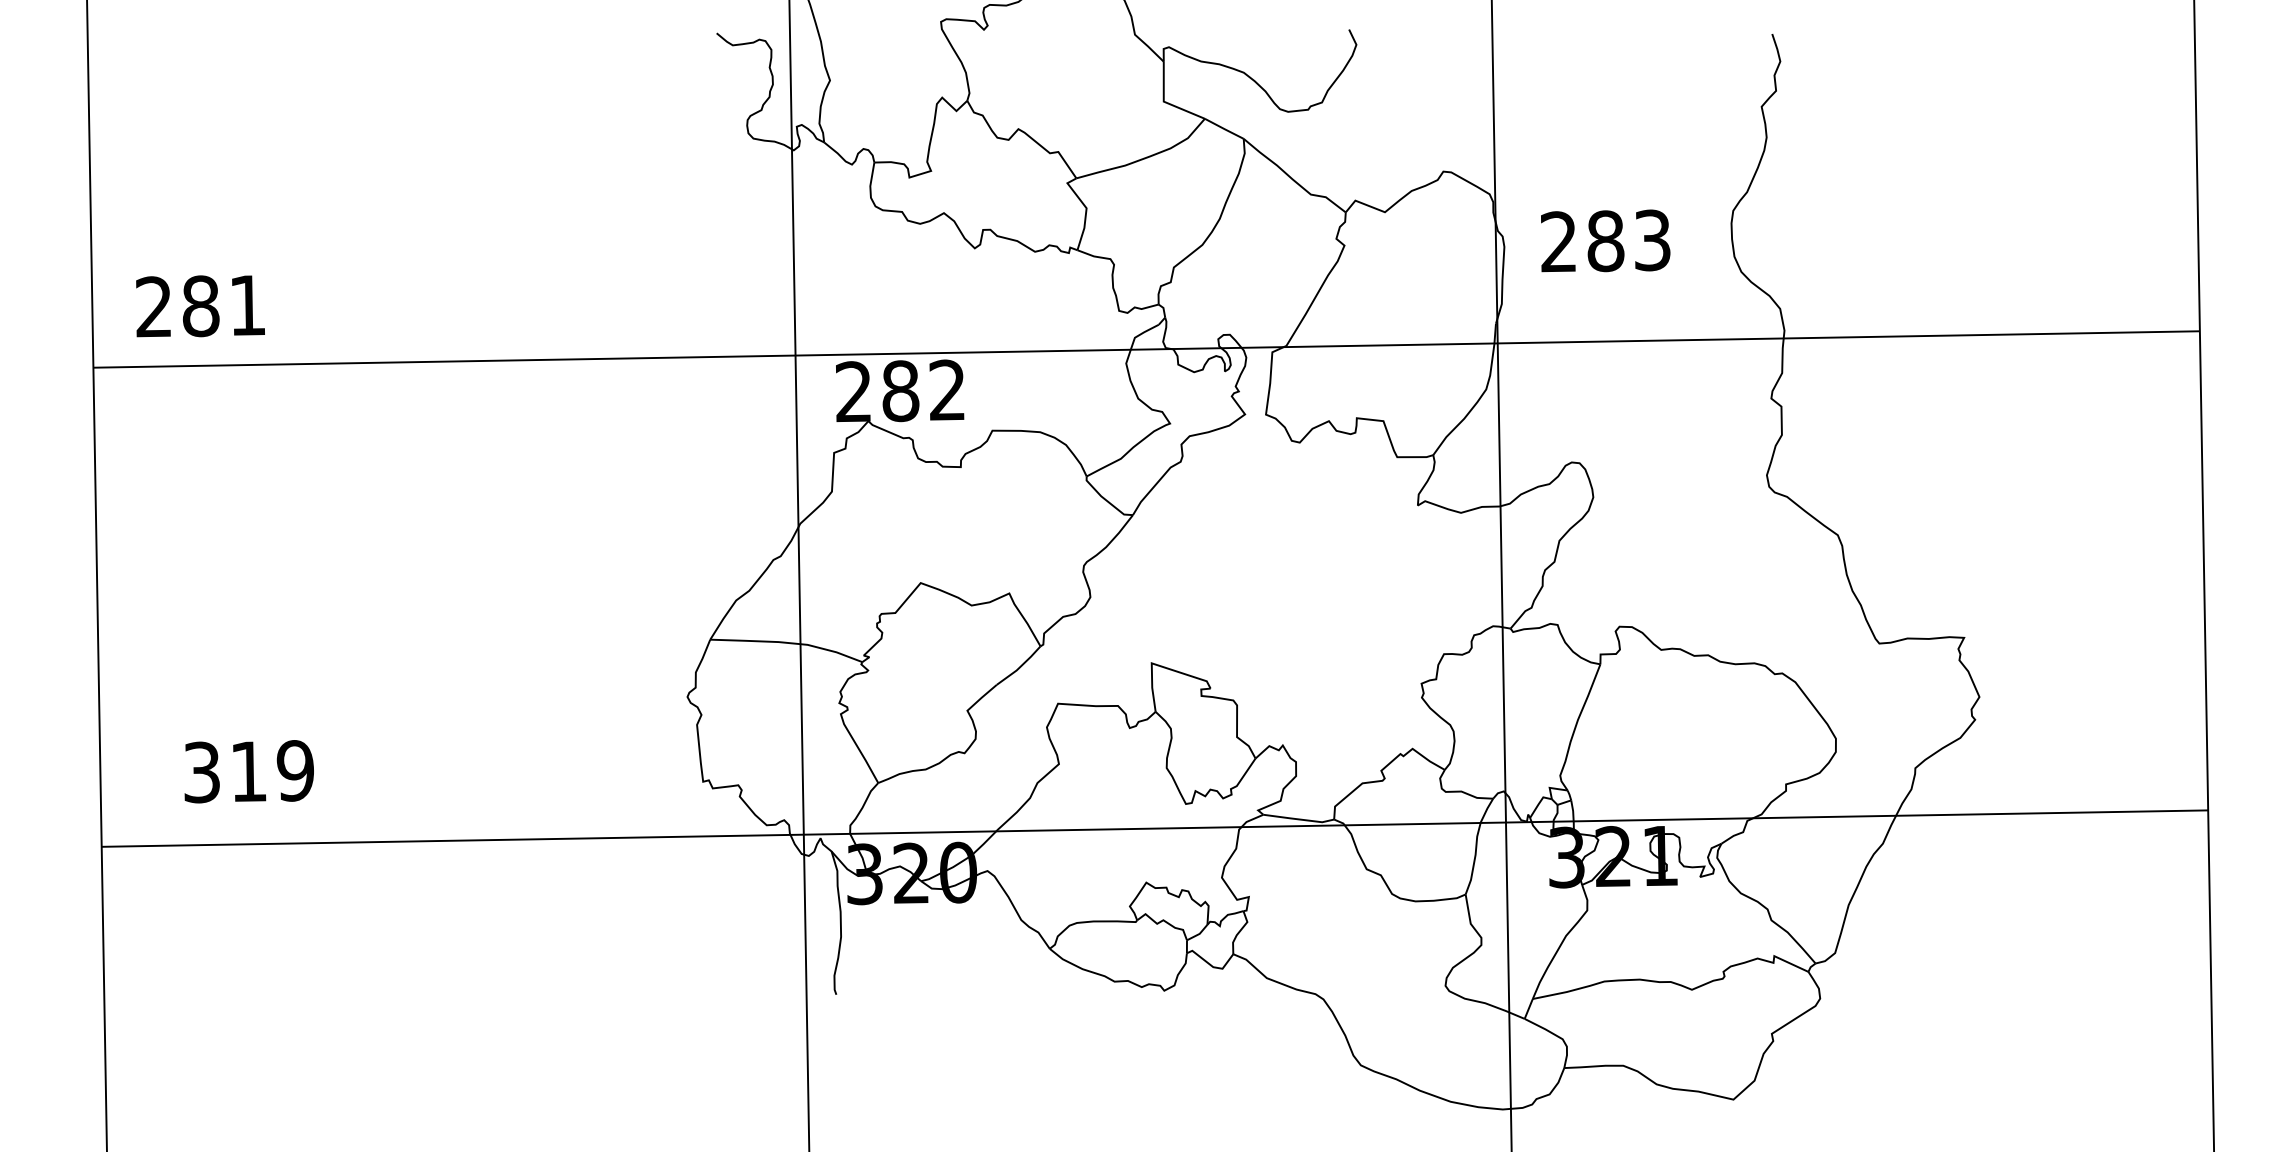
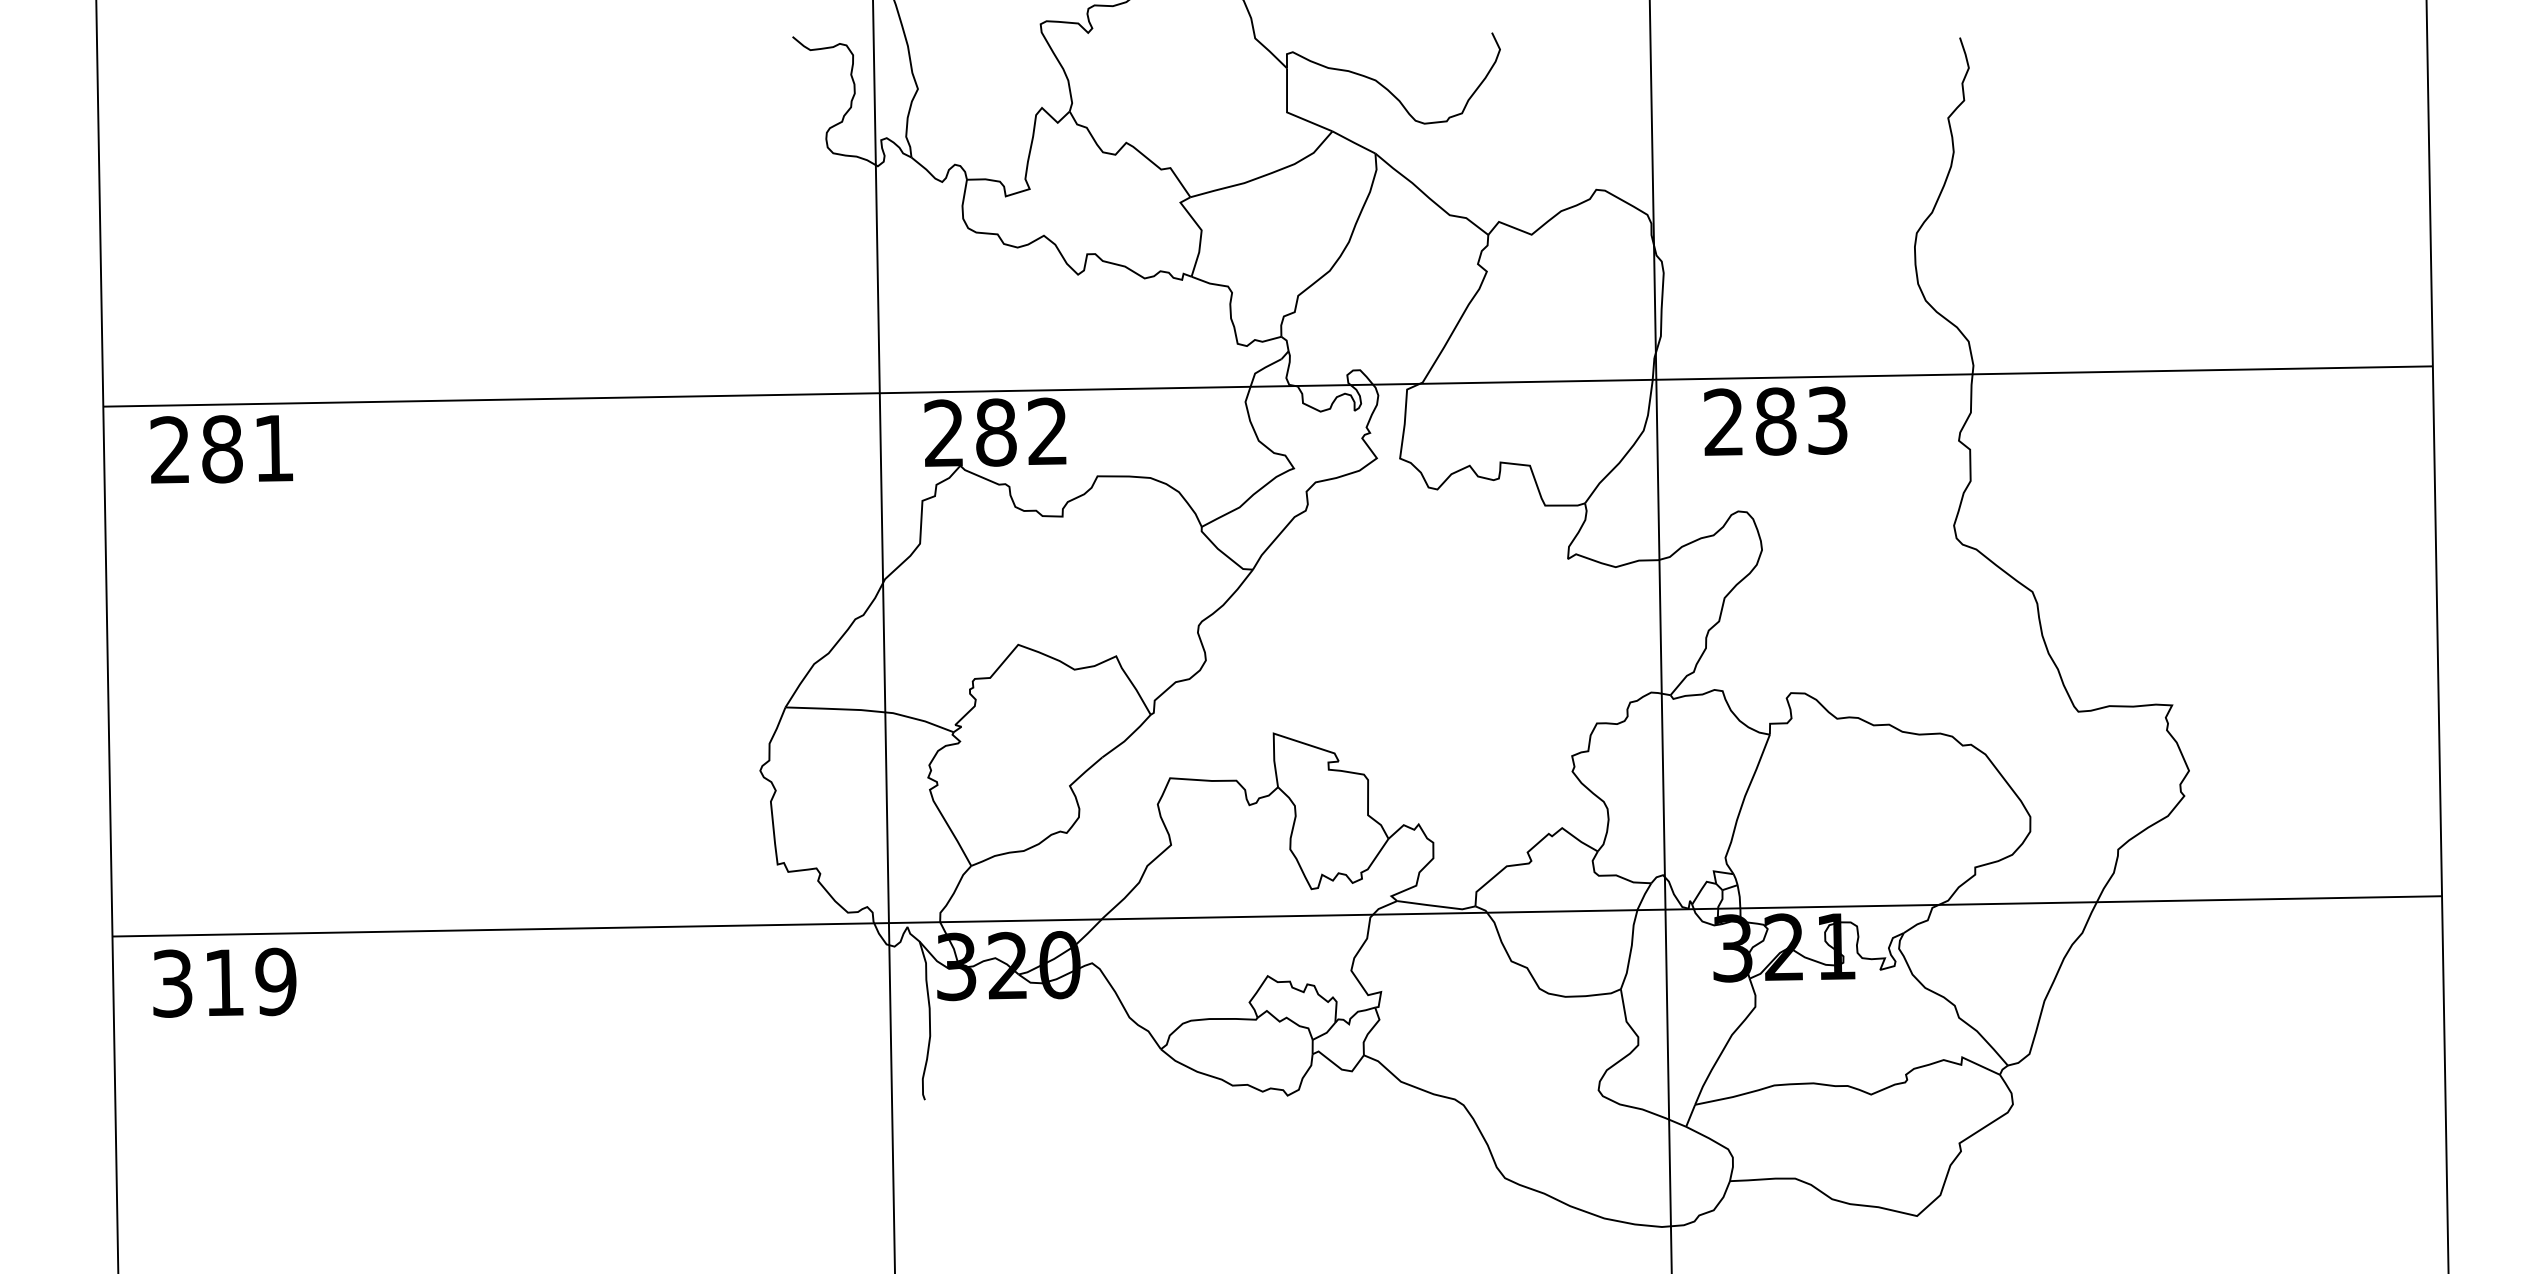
text: (1605, 240) -> (1775, 420), moved
text: (200, 306) -> (221, 449), moved
text: (248, 771) -> (223, 982), moved

